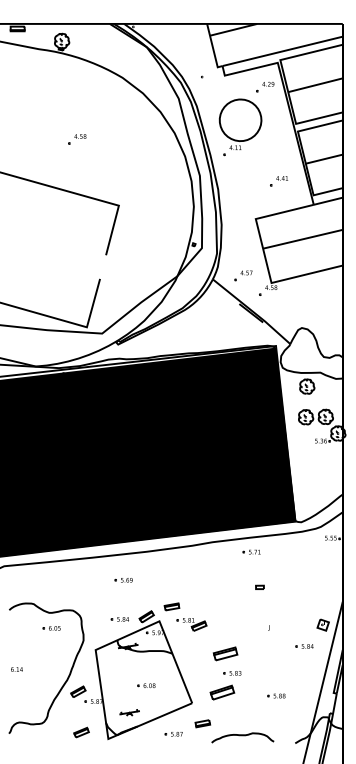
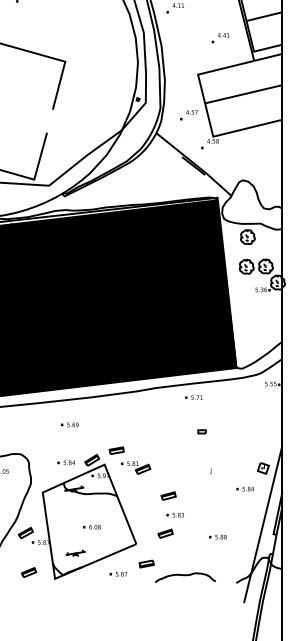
part: (243, 275) -> (189, 114), moved
part: (225, 653) -> (168, 495), size x0.62
part: (222, 692) -> (165, 533), size x0.62

